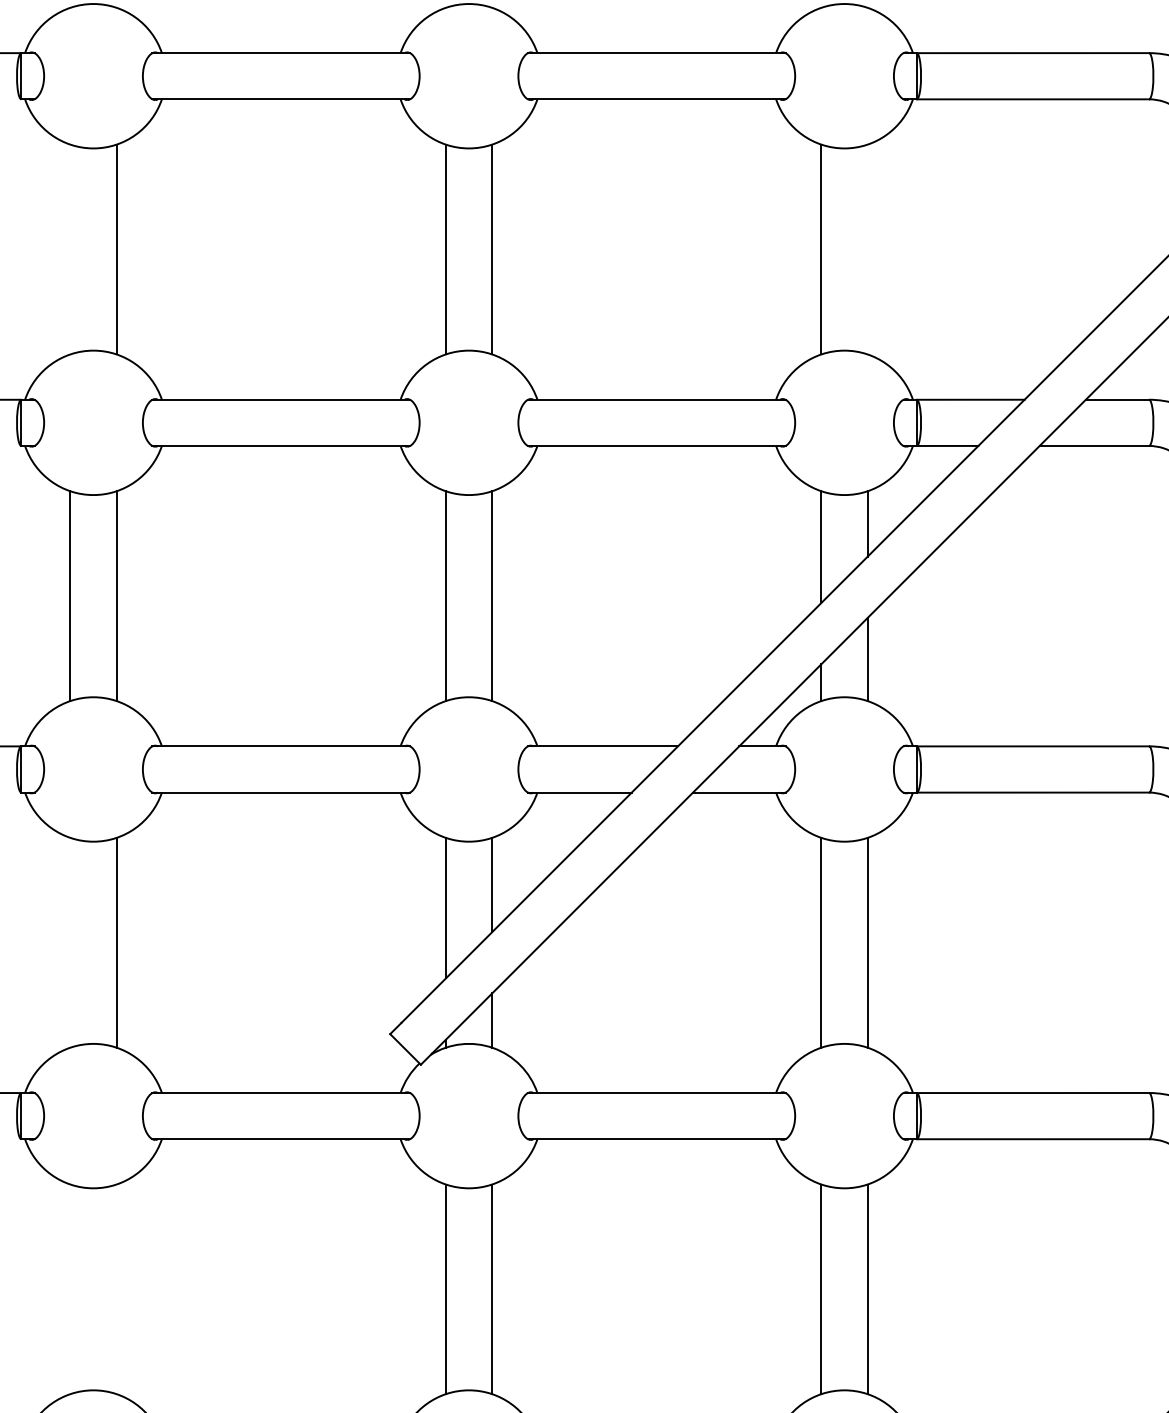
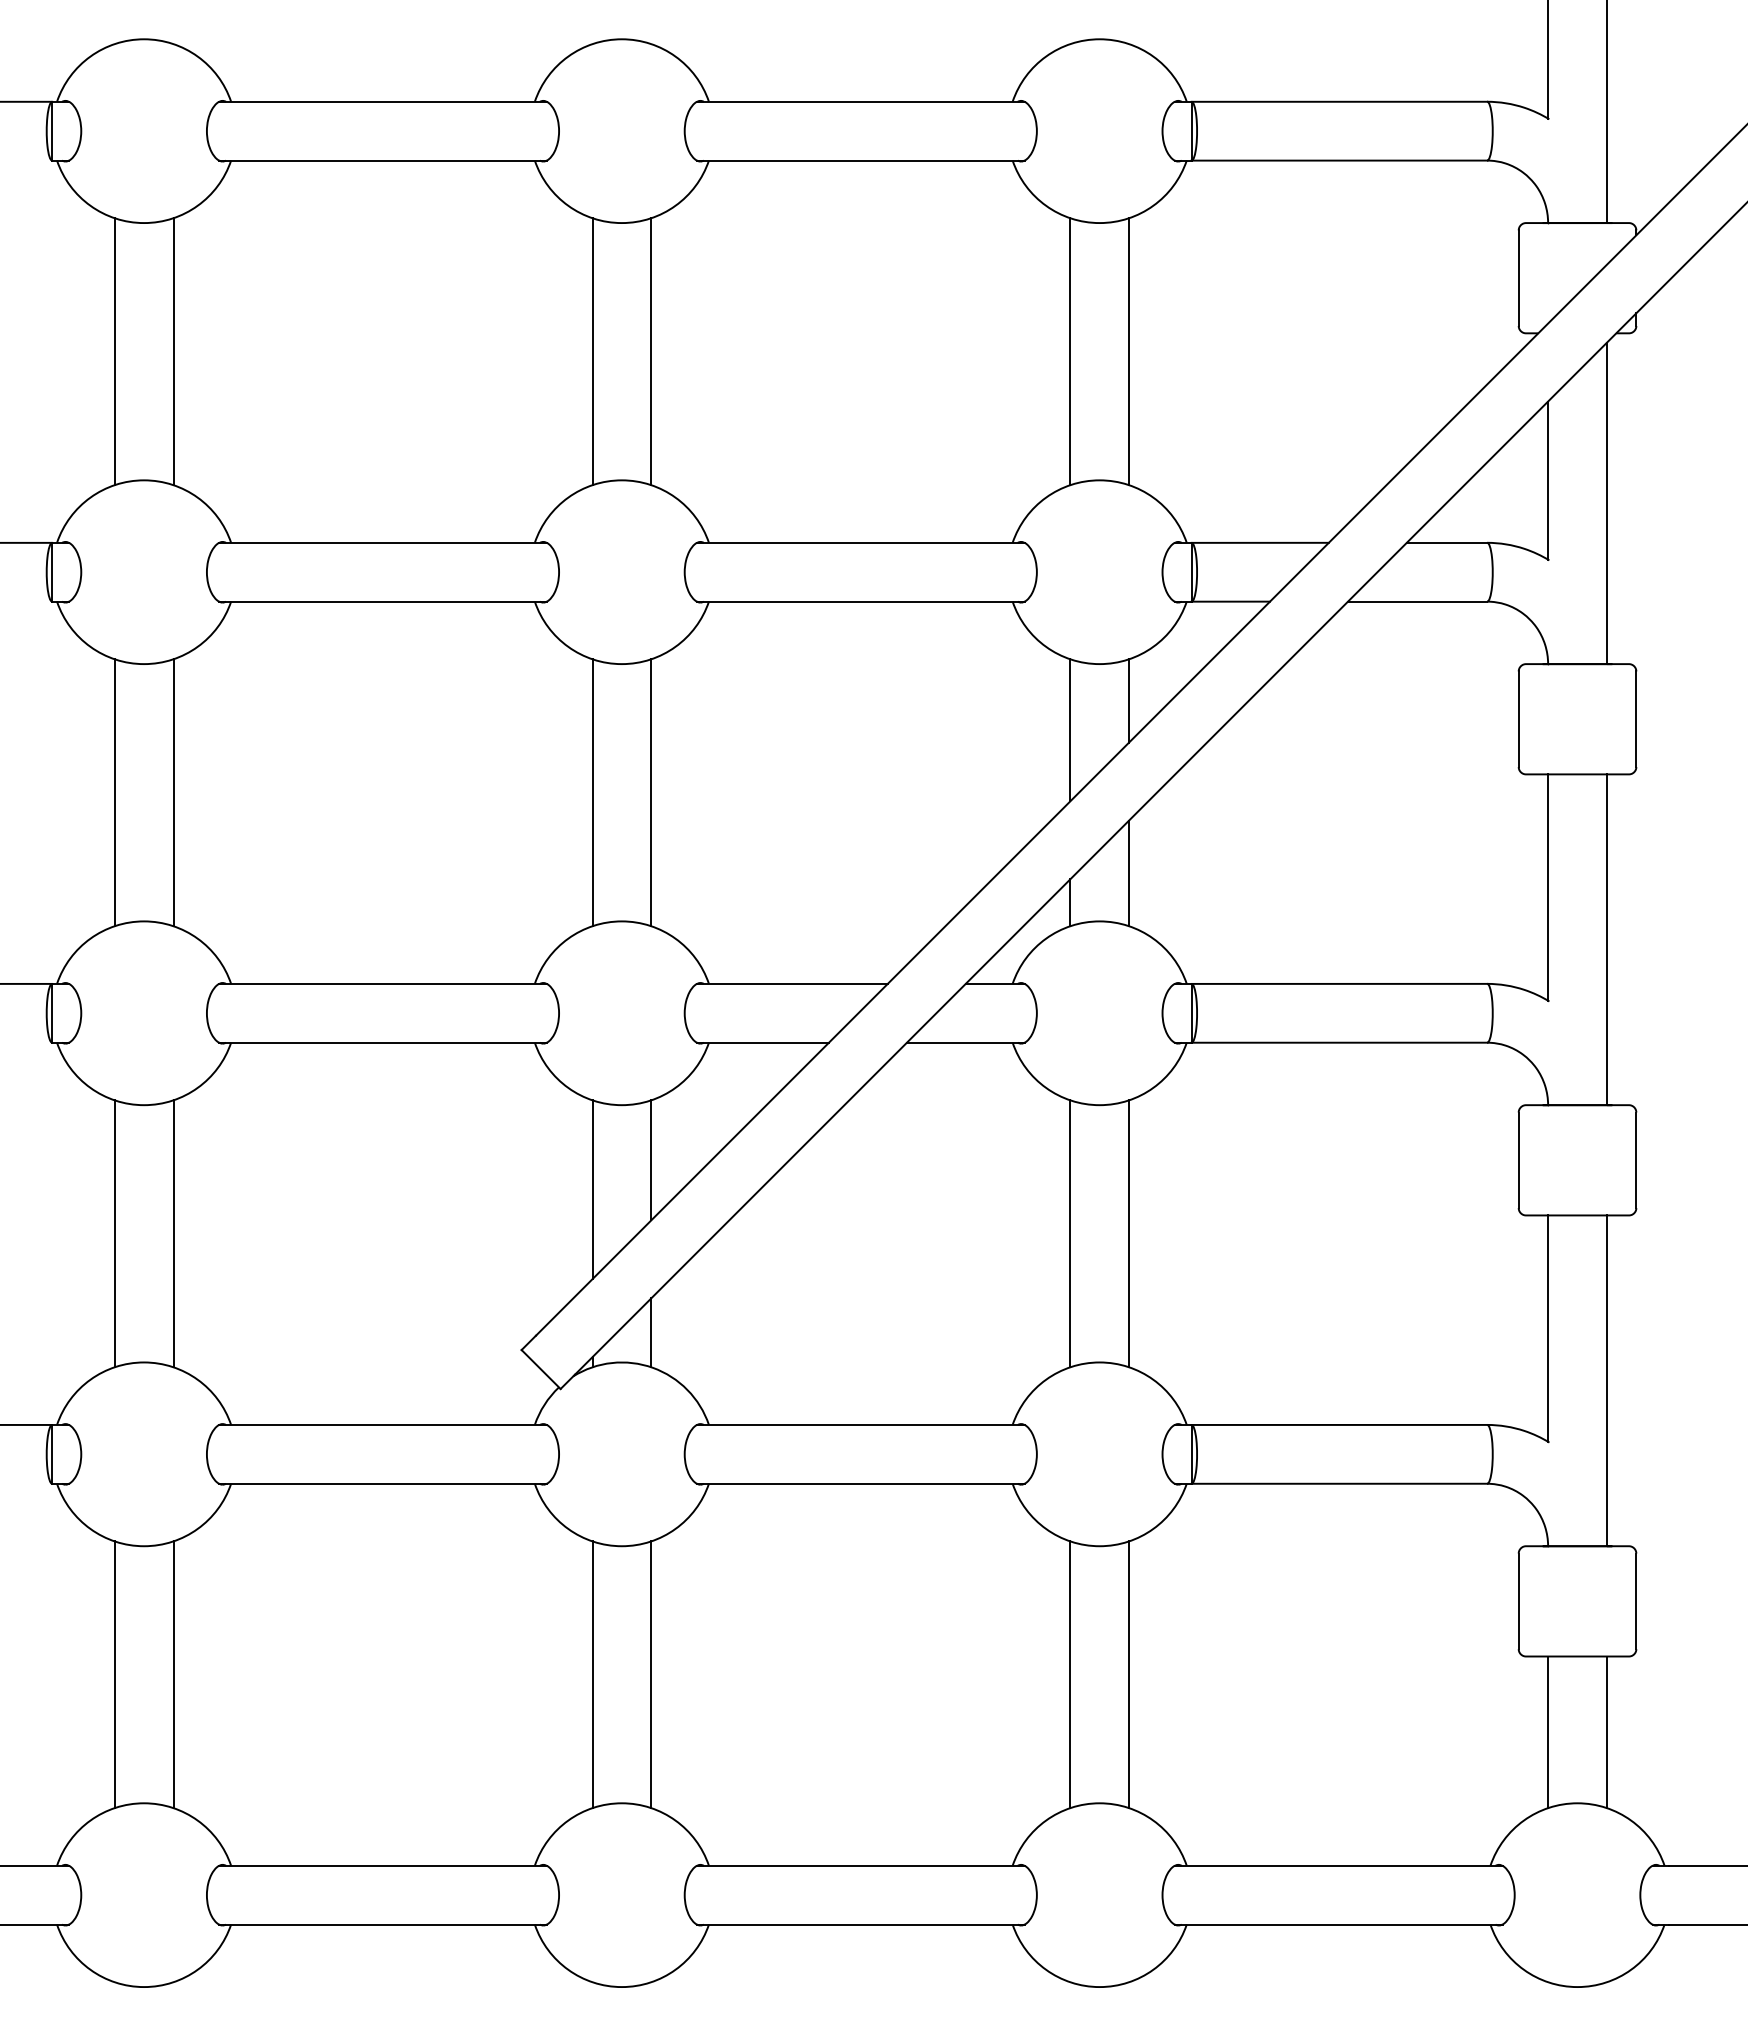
line: (70, 249) -> (114, 351), added
line: (867, 249) -> (1129, 351), added
line: (70, 942) -> (114, 1233), added
line: (70, 1289) -> (114, 1674), added
line: (116, 1289) -> (173, 1674), added

